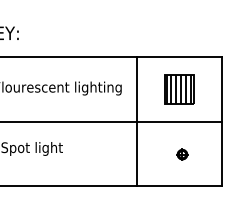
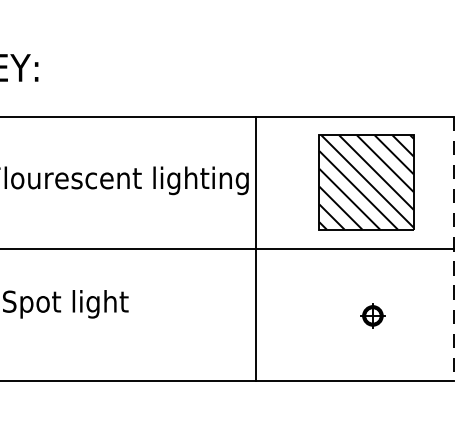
part: (179, 89) -> (366, 182), size x1.6
line: (136, 121) -> (256, 248), moved
line: (222, 121) -> (454, 248), solid -> dashed

